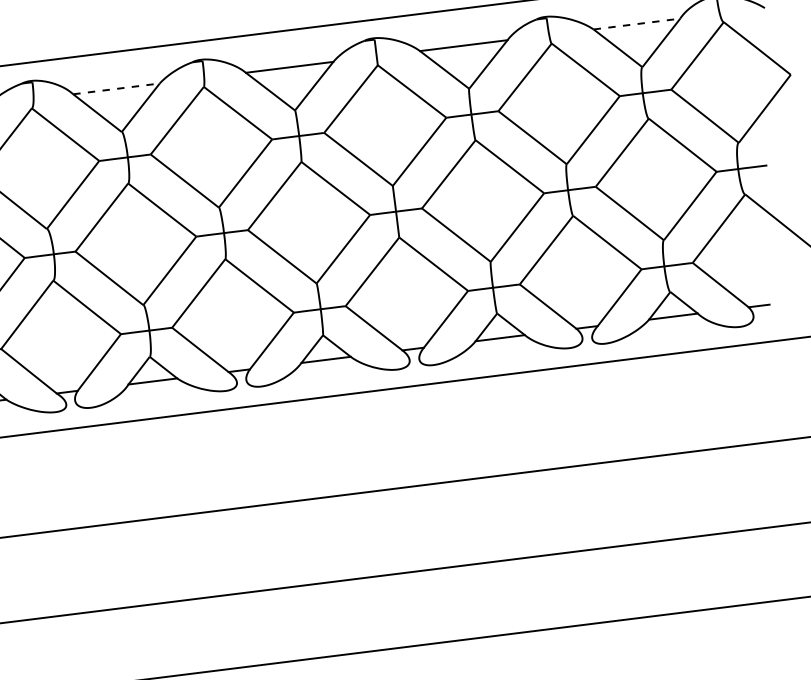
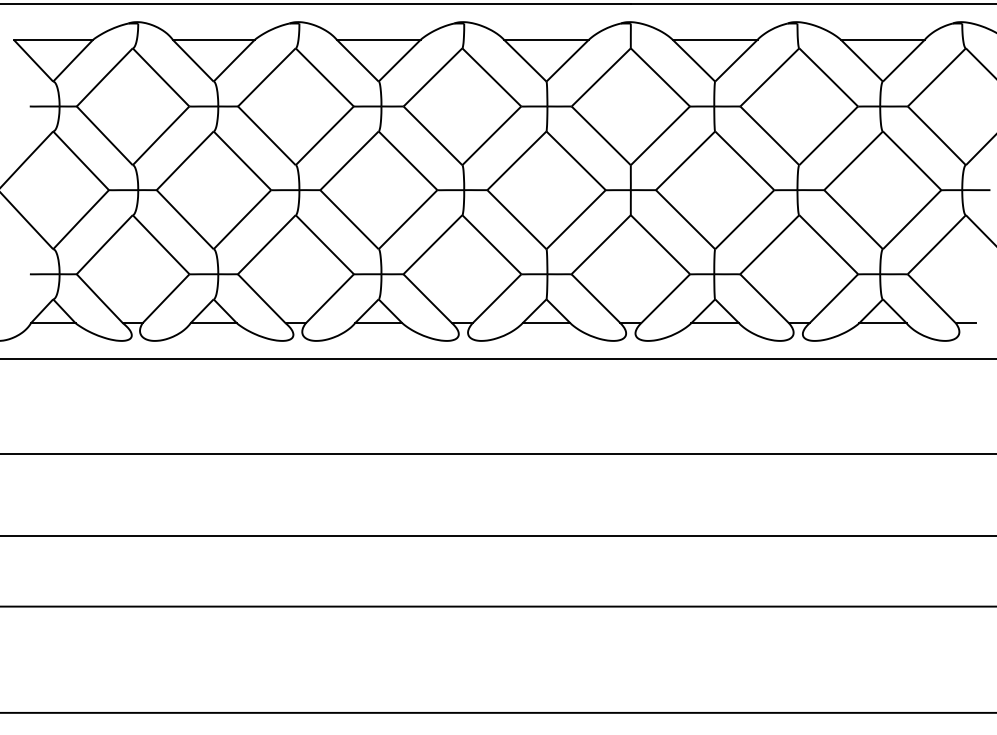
line: (636, 23) -> (882, 39), dashed -> solid
line: (116, 88) -> (378, 39), dashed -> solid

